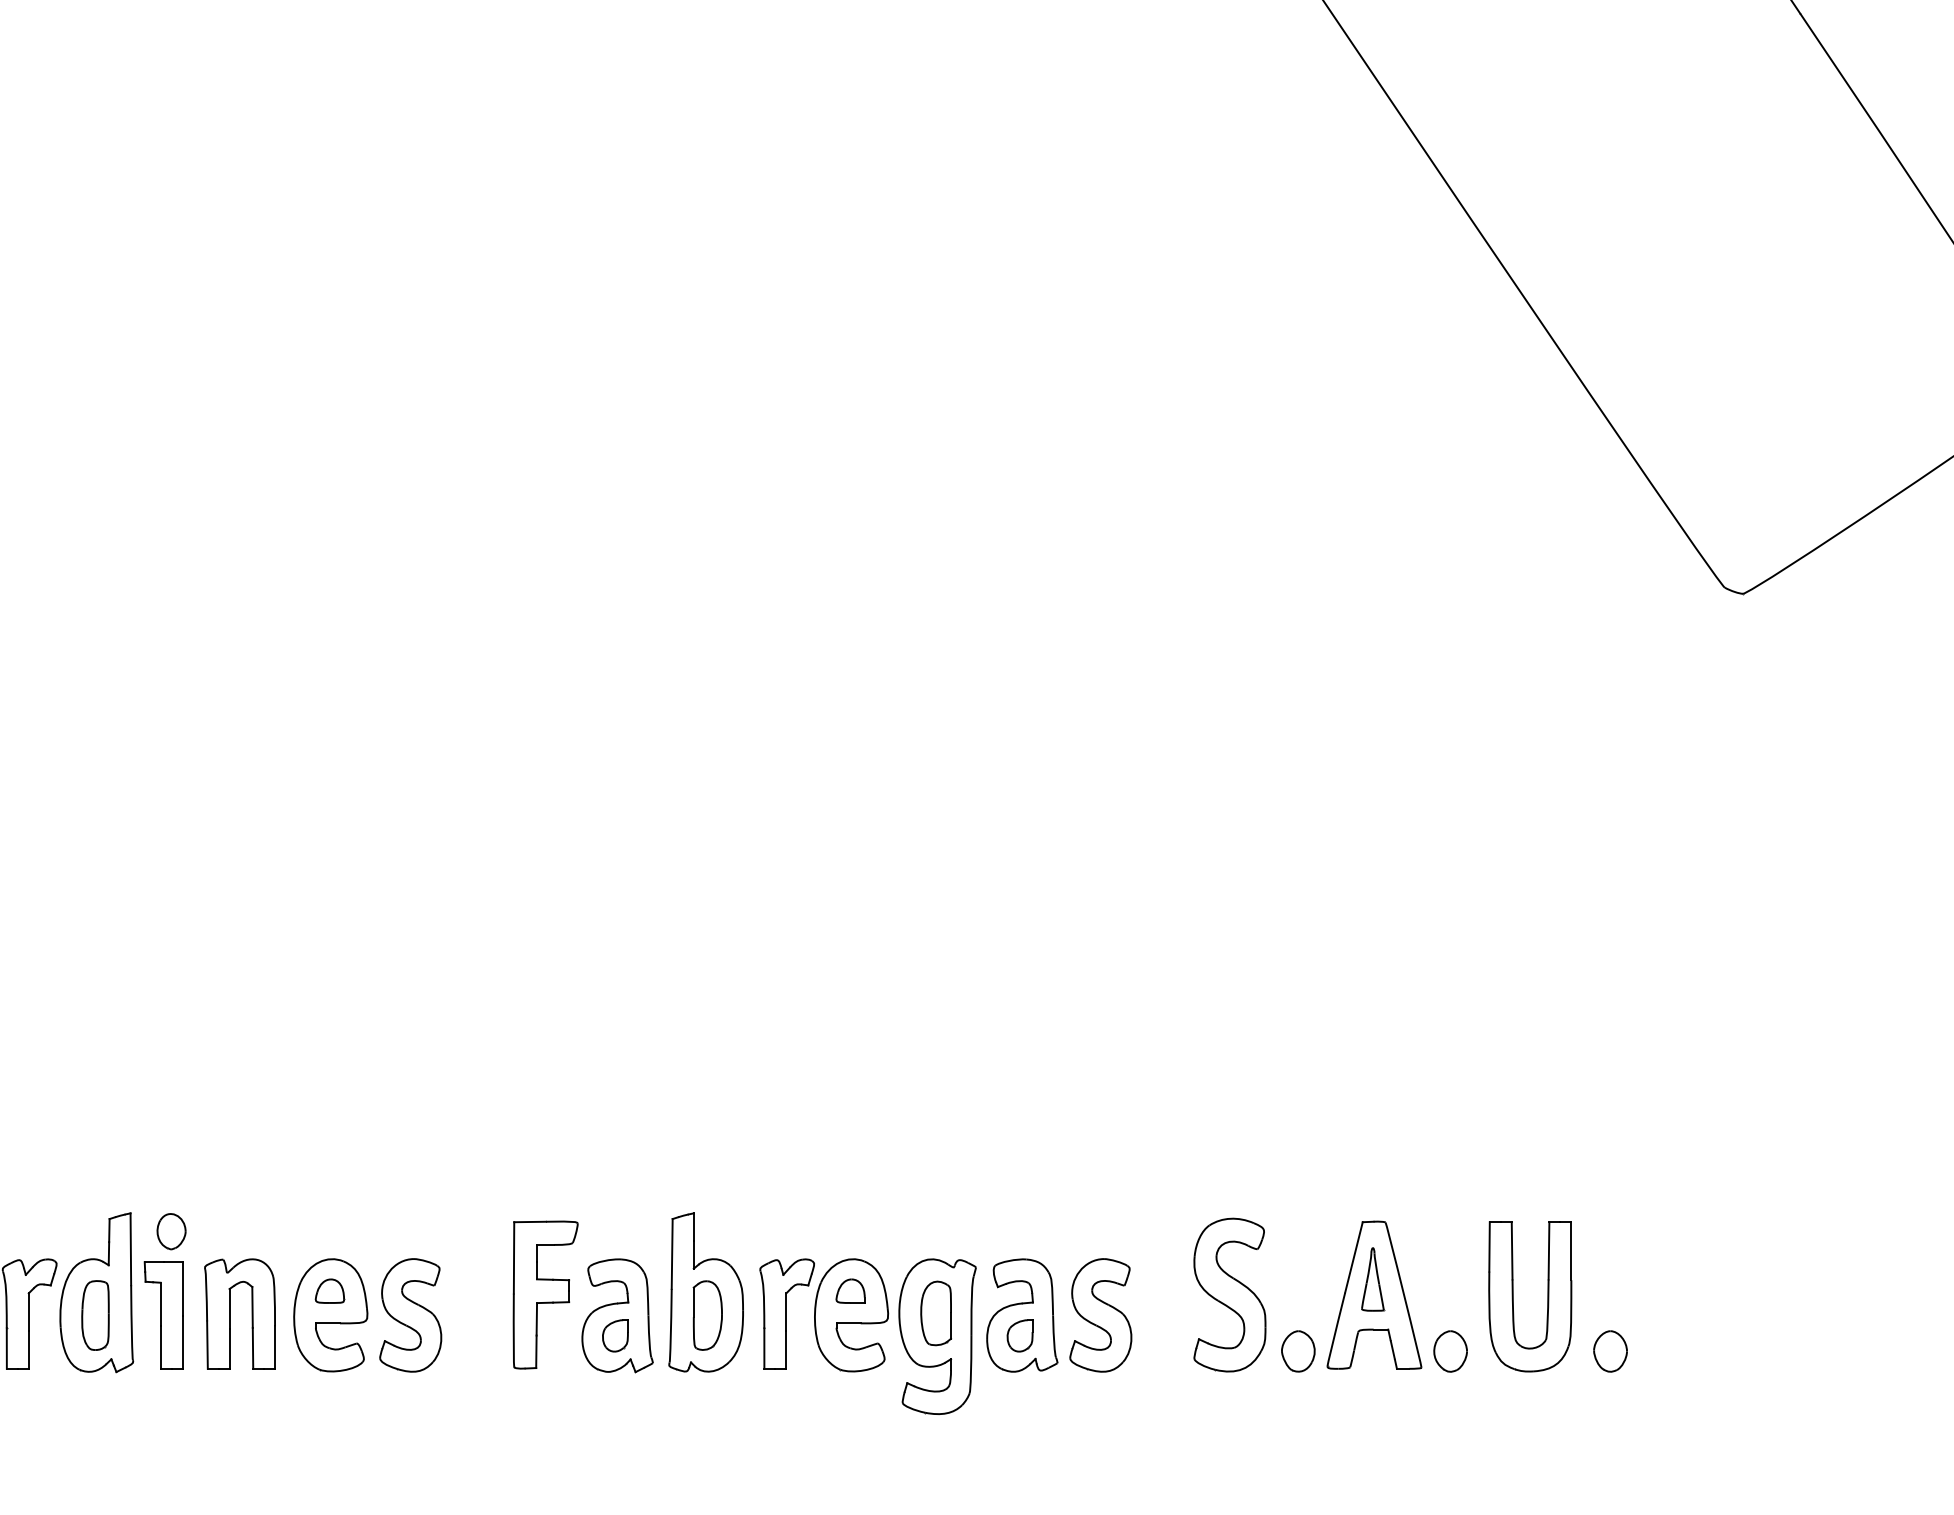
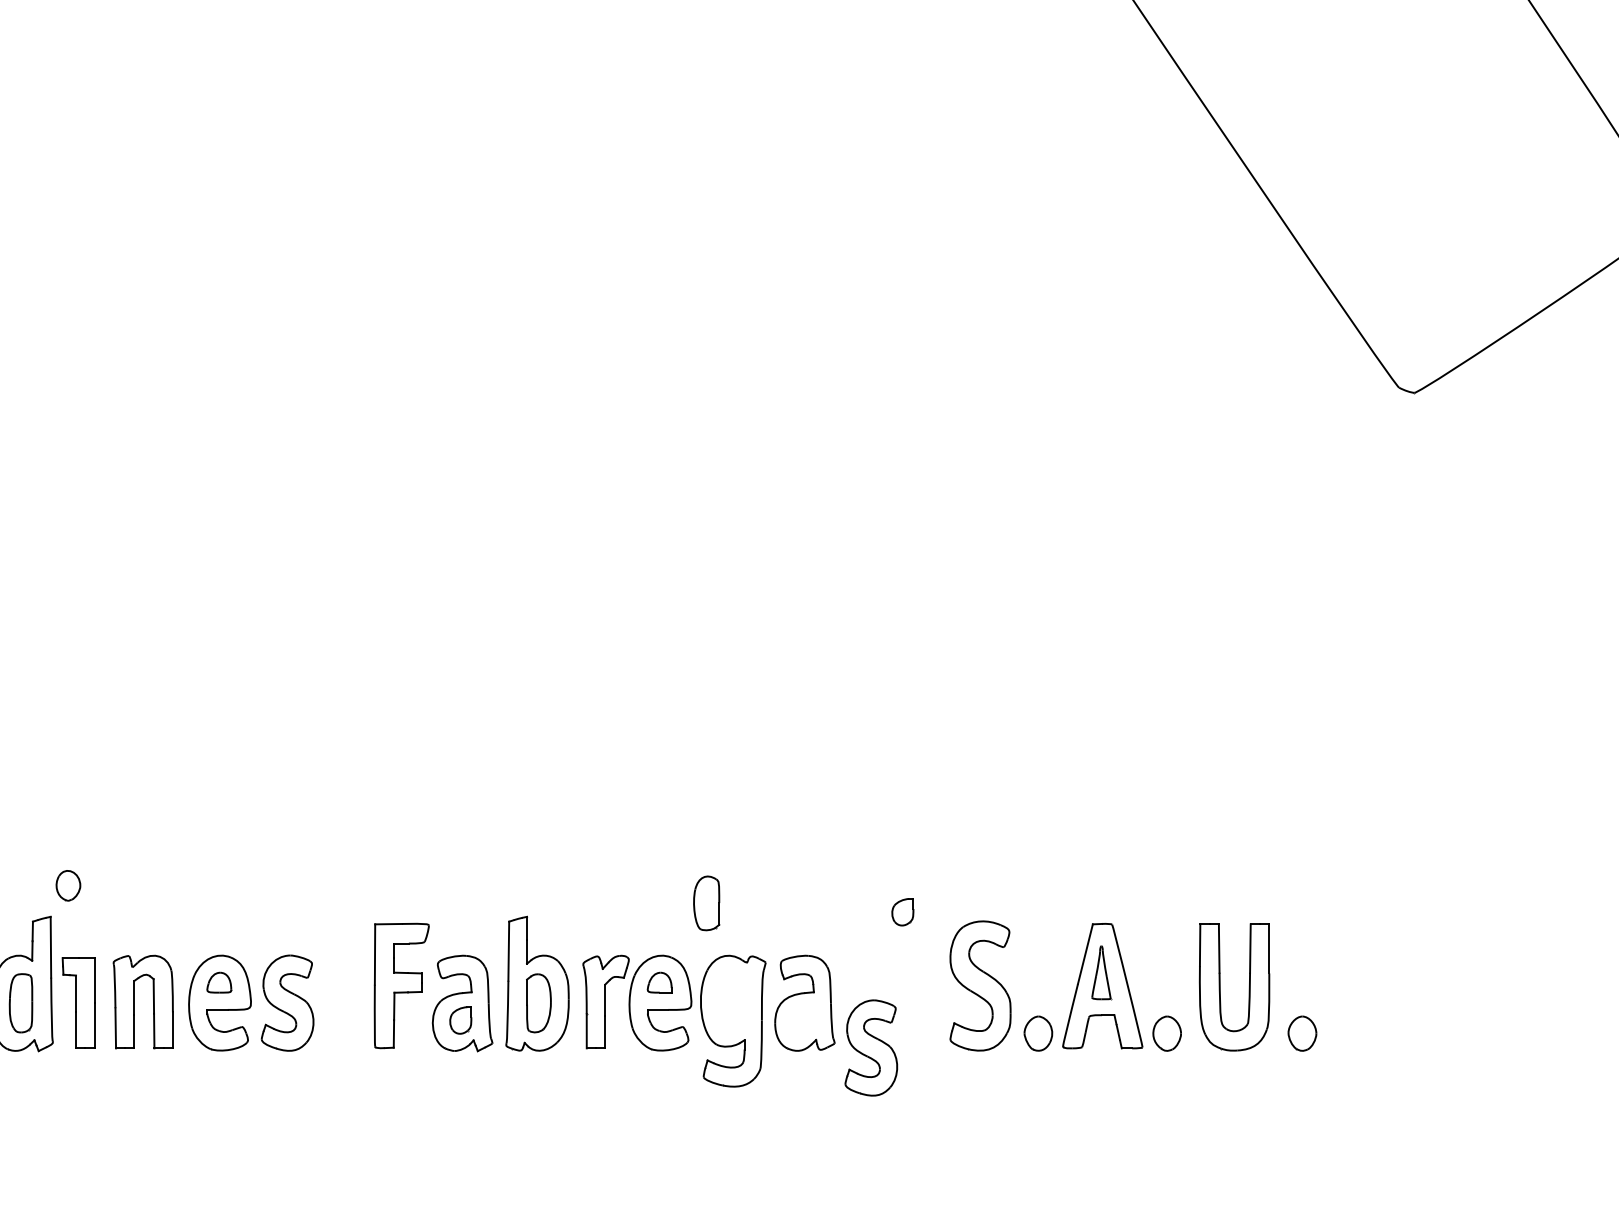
part: (171, 1231) -> (68, 885), moved
part: (935, 1313) -> (706, 903), moved
part: (1100, 1315) -> (871, 1048), moved
part: (1019, 1335) -> (902, 911), moved

